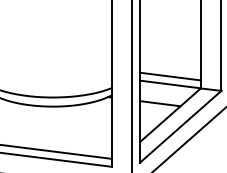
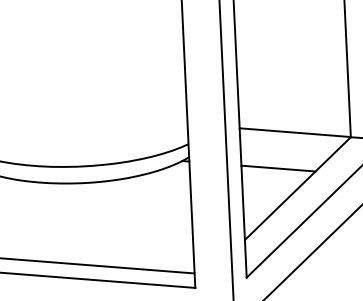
line: (170, 76) -> (294, 118), removed

